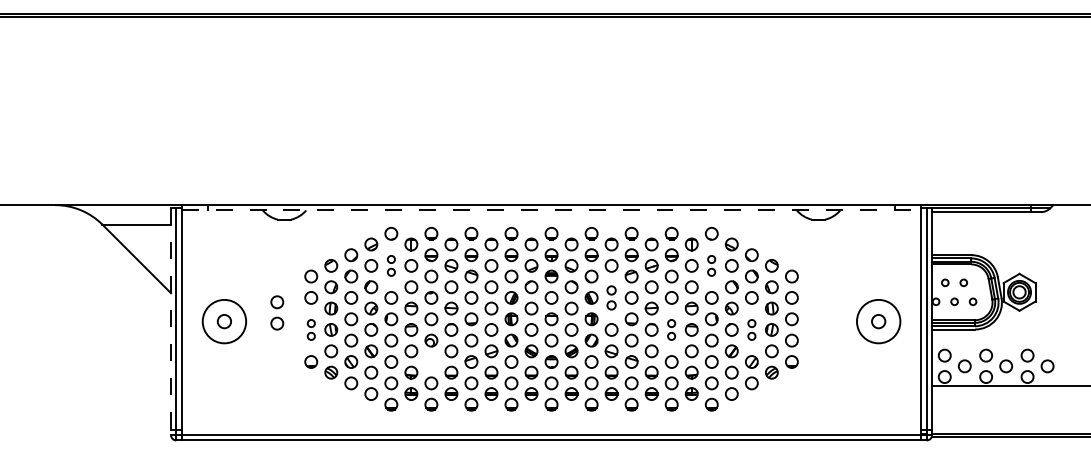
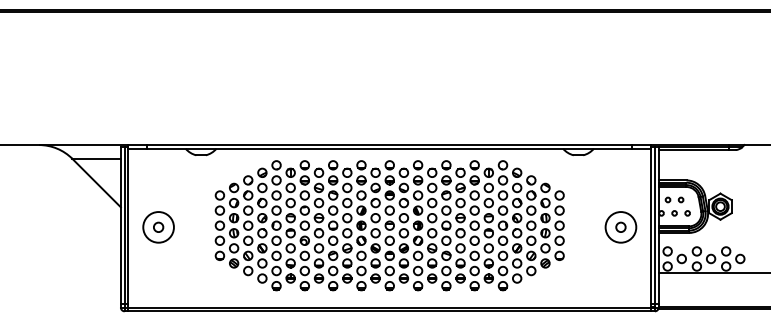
line: (551, 210) -> (389, 148), dashed -> solid
part: (391, 265) -> (276, 187), size x1.67
part: (711, 265) -> (502, 187), size x1.67
part: (611, 297) -> (432, 210), size x1.43
part: (277, 312) -> (196, 220), removed
line: (171, 322) -> (121, 227), dashed -> solid
part: (311, 329) -> (220, 232), size x1.67
part: (671, 329) -> (474, 232), size x1.67
part: (751, 329) -> (531, 232), size x1.67
circle: (431, 361) -> (304, 255), added

